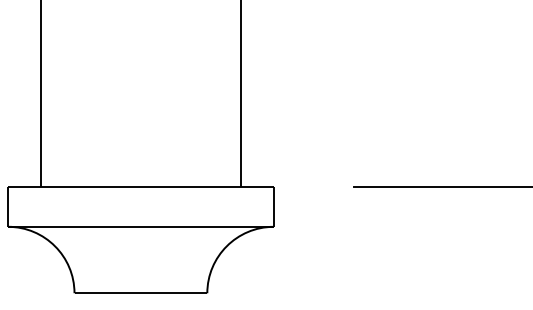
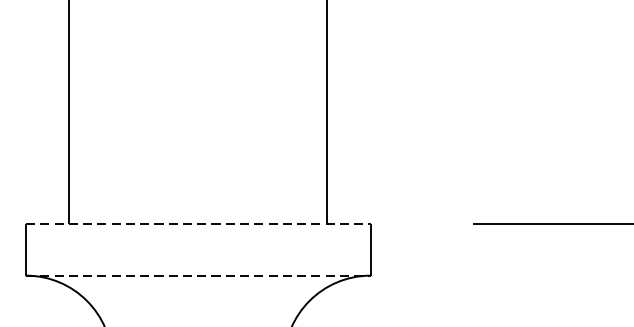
line: (140, 186) -> (197, 223), solid -> dashed
line: (140, 226) -> (197, 275), solid -> dashed

